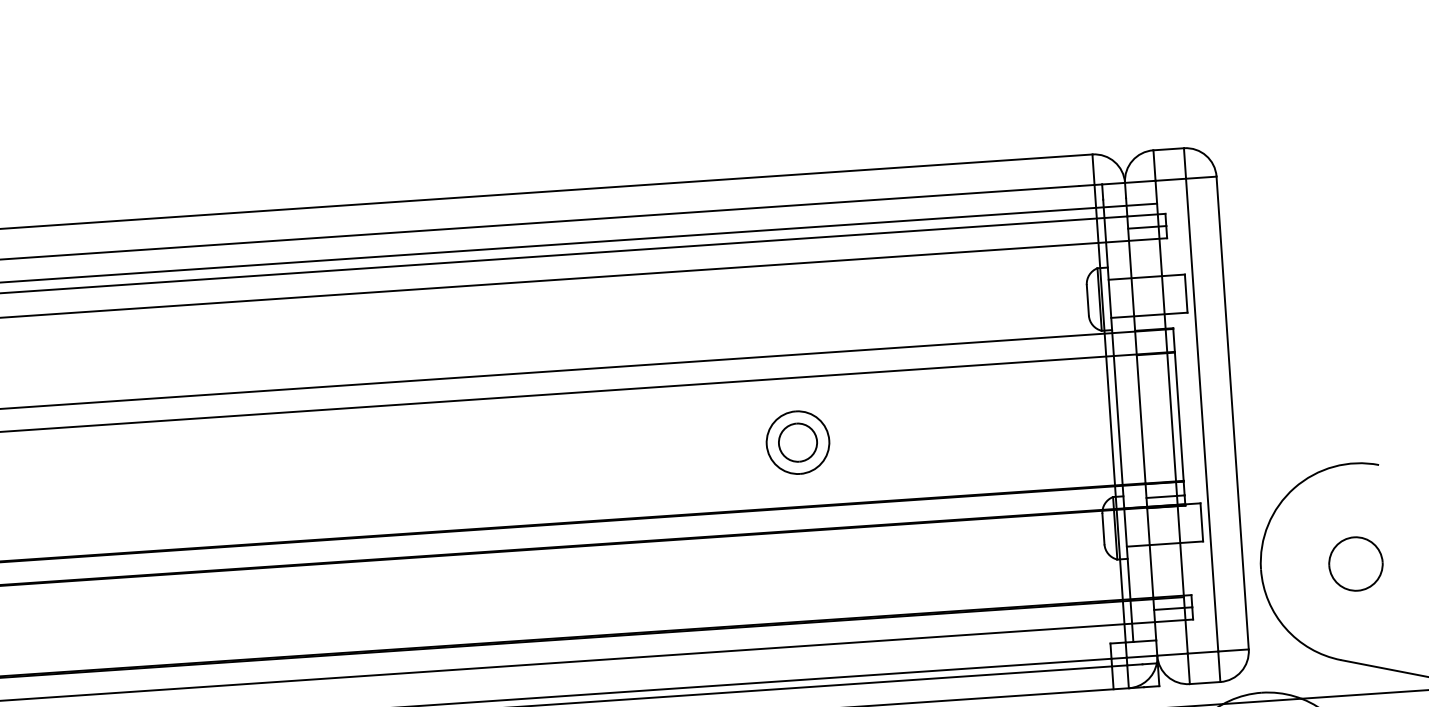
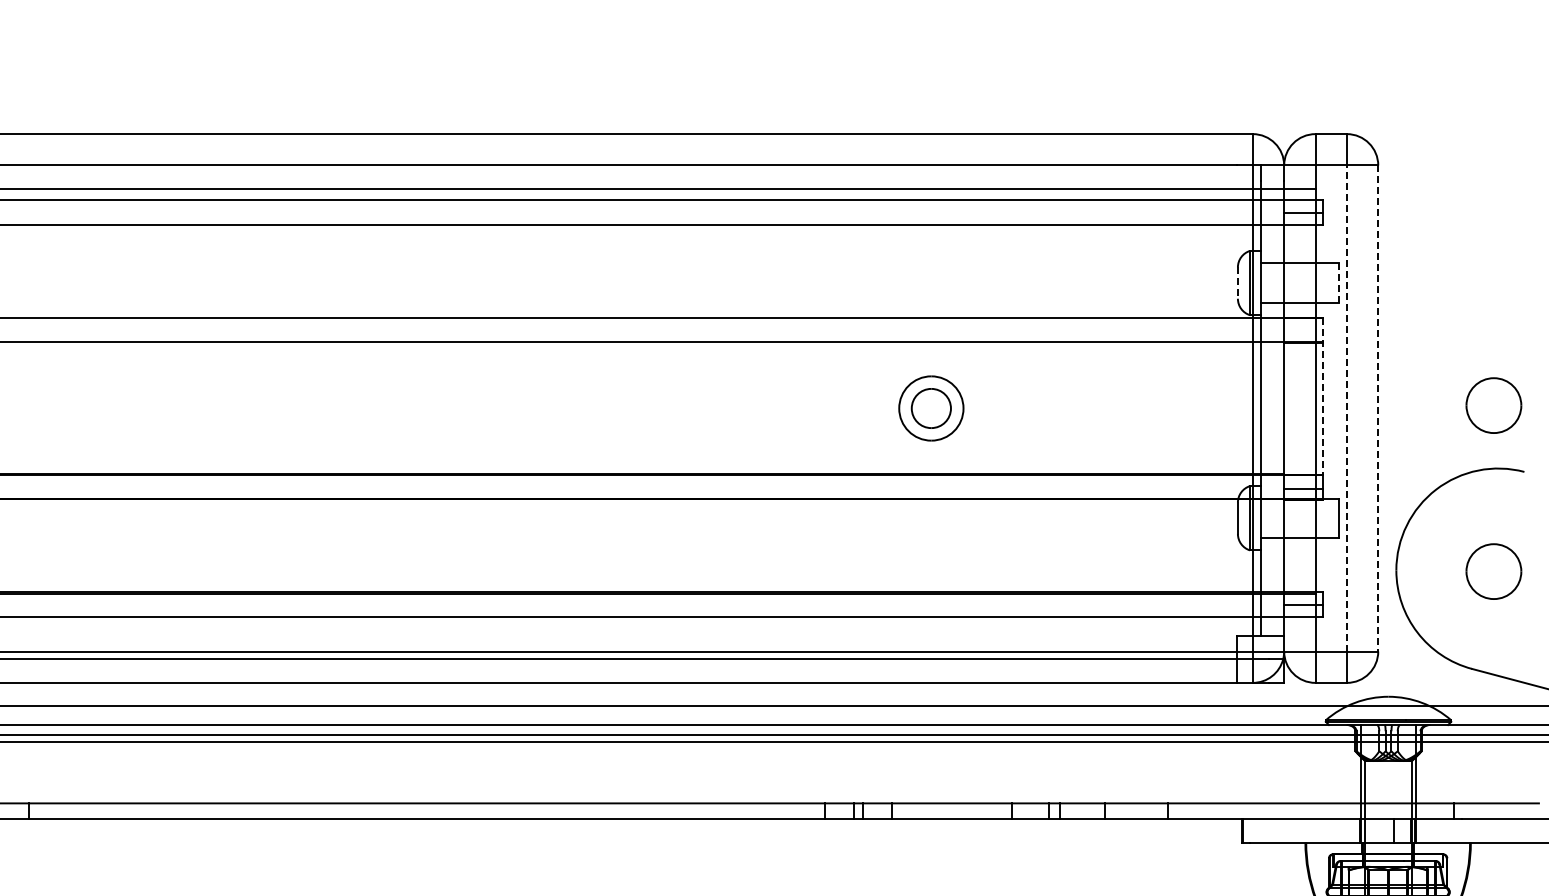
line: (1186, 294) -> (1339, 283), solid -> dashed
line: (1087, 300) -> (1237, 283), solid -> dashed
part: (1344, 402) -> (1493, 405), added
line: (1178, 404) -> (1323, 396), solid -> dashed
line: (1232, 413) -> (1378, 409), solid -> dashed
line: (1201, 415) -> (1346, 408), solid -> dashed

